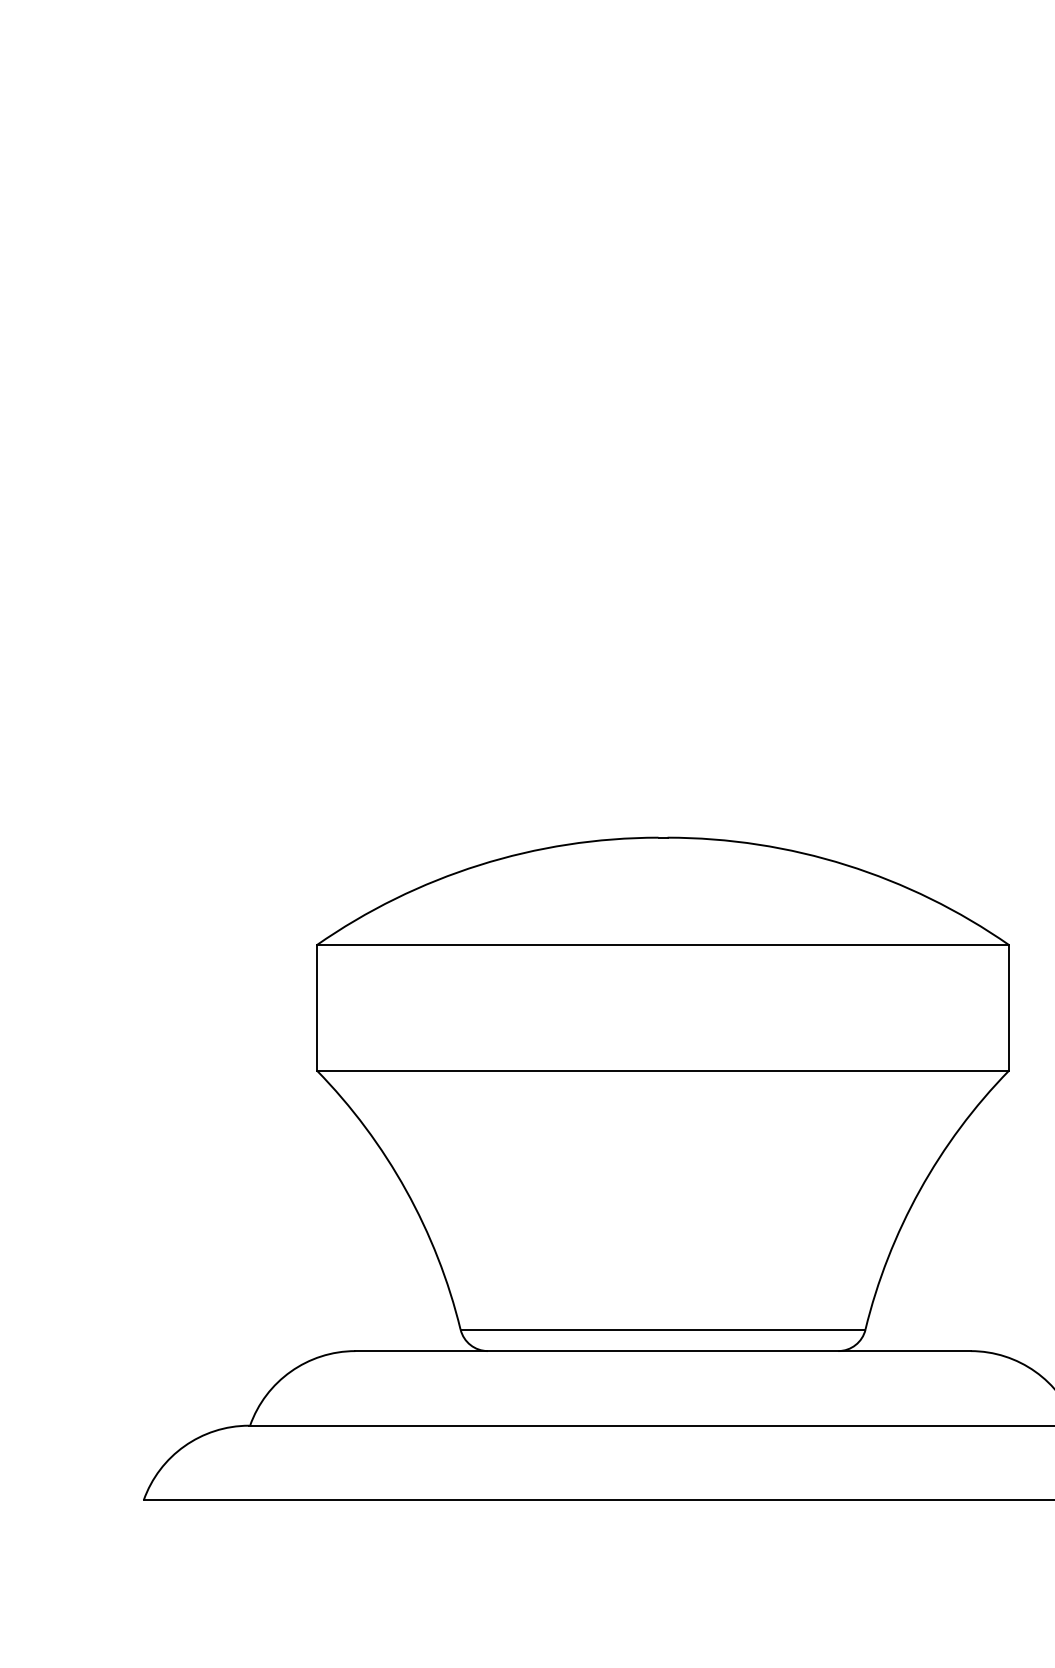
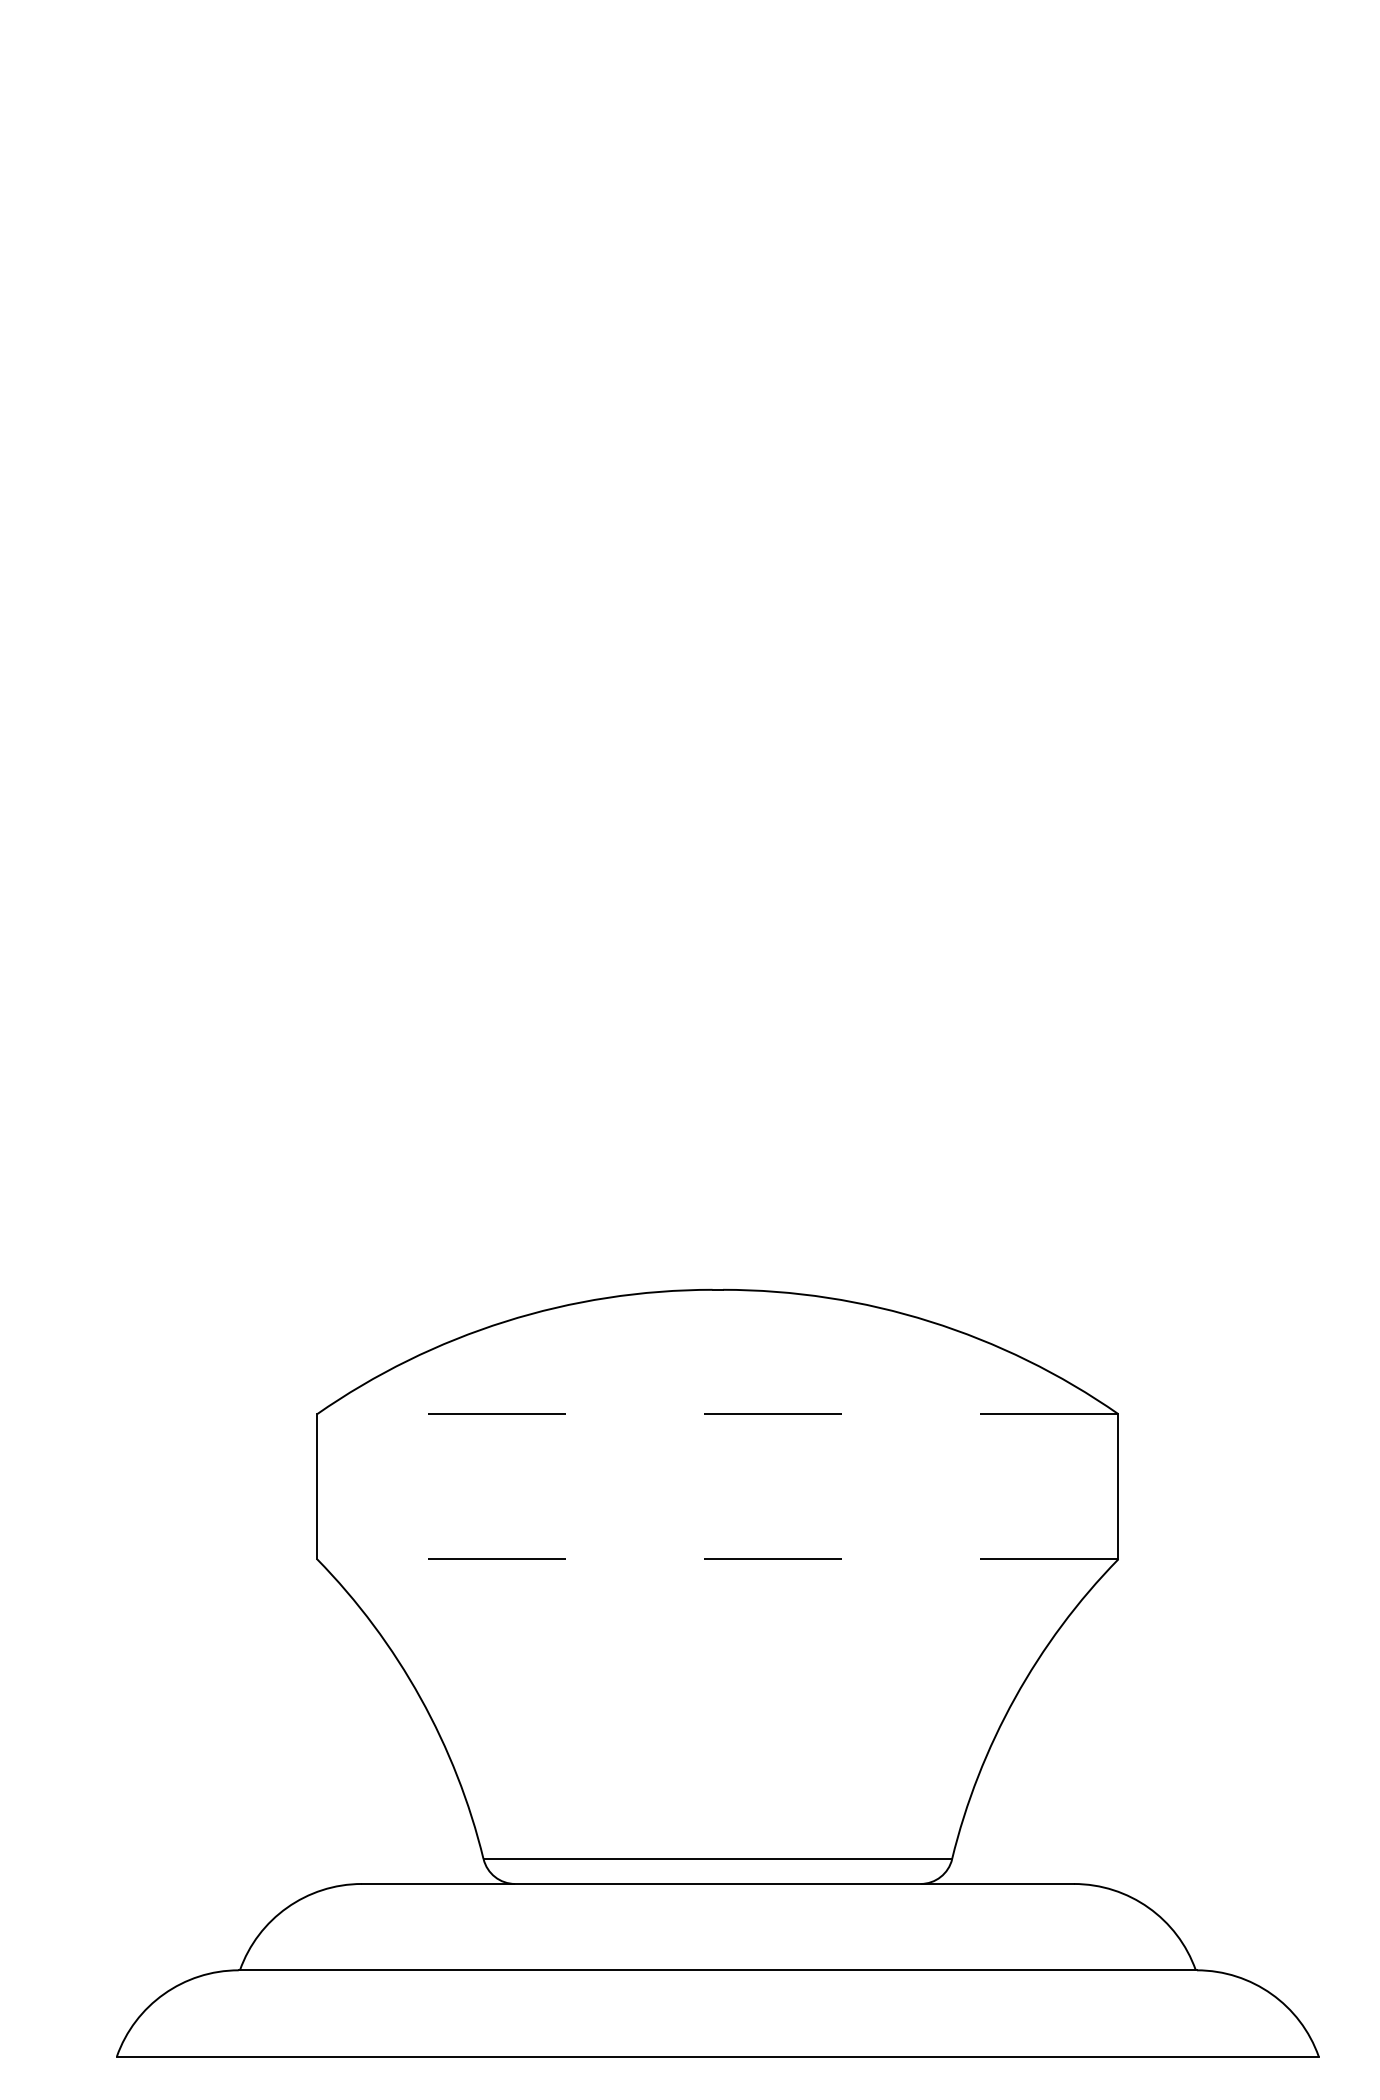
line: (662, 945) -> (717, 1414), solid -> dashed
line: (662, 1070) -> (717, 1559), solid -> dashed

